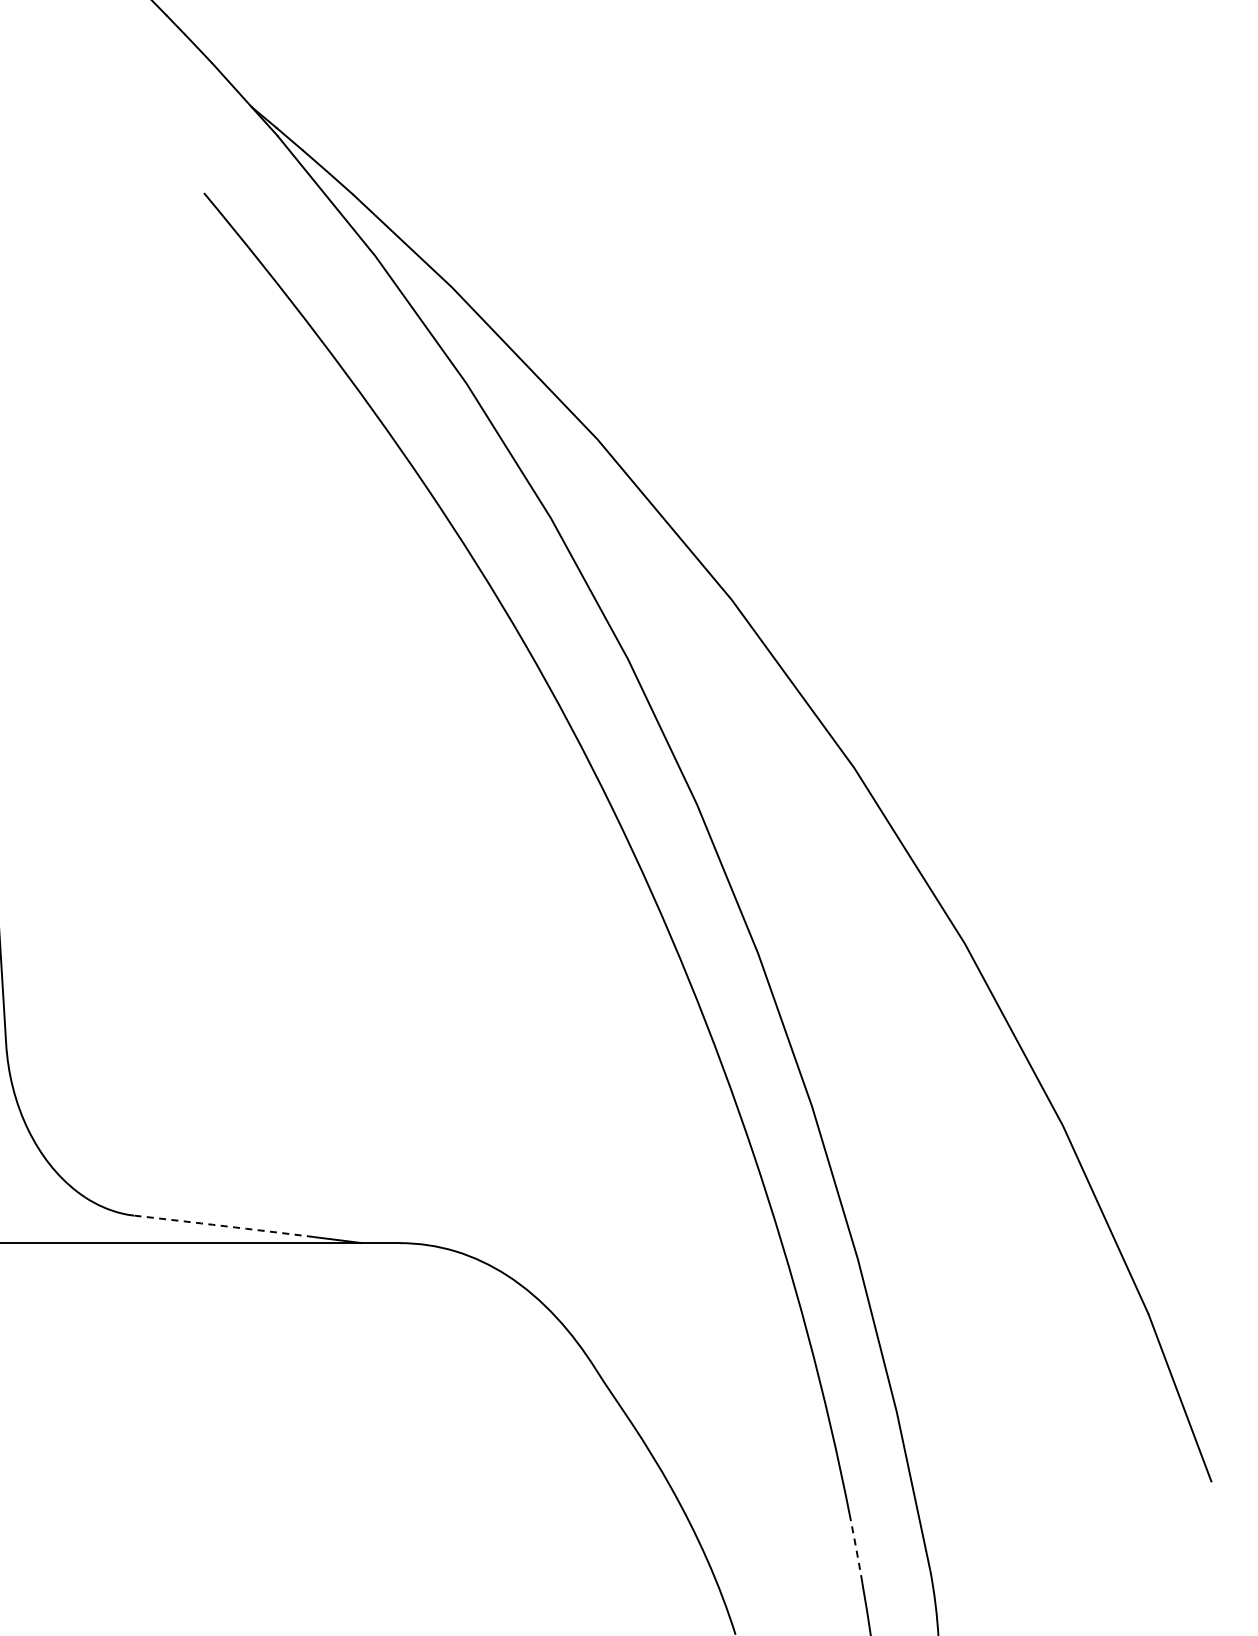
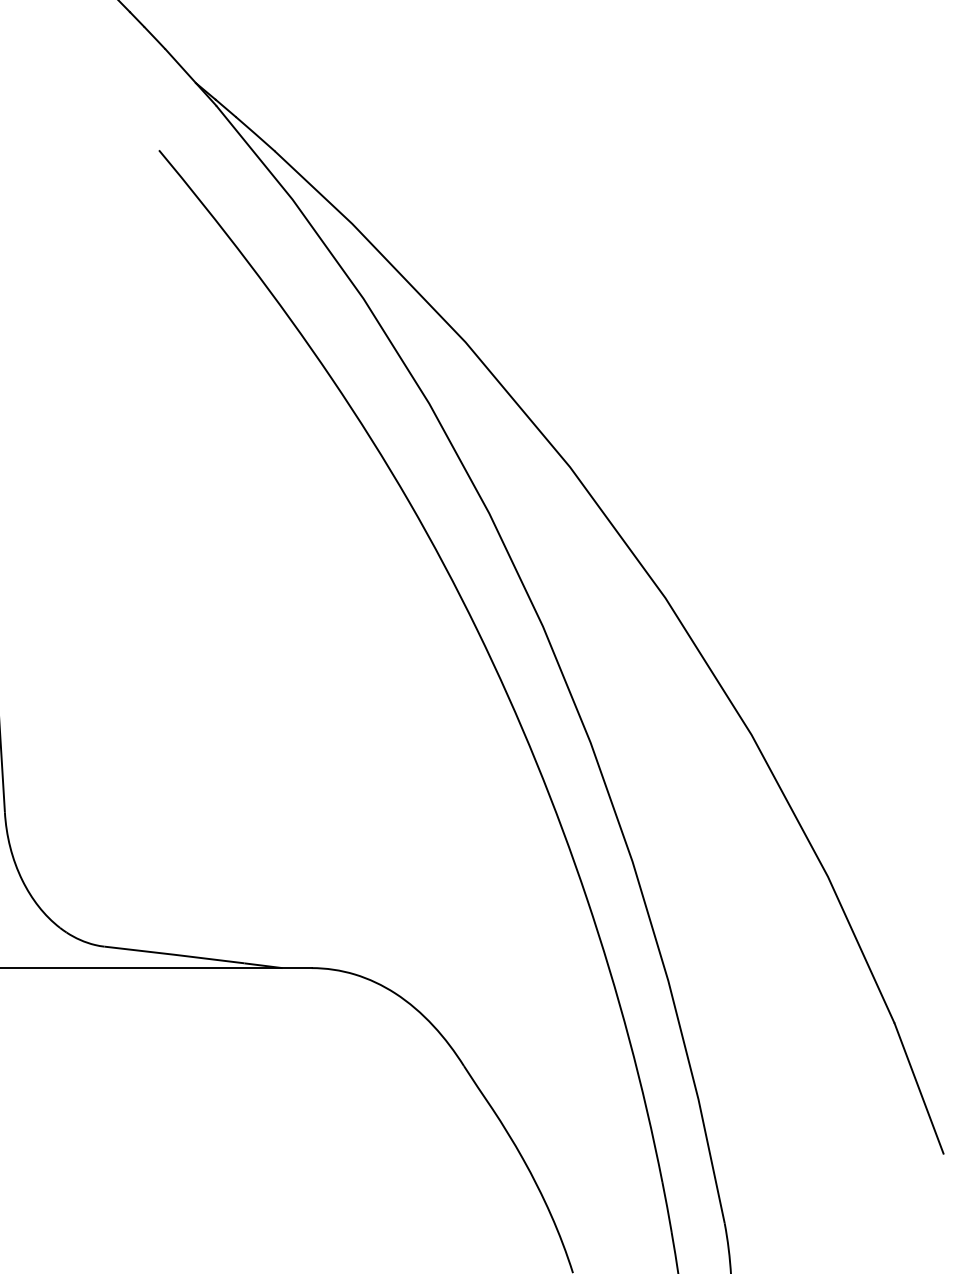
arc: (224, 1226) -> (174, 955), dashed -> solid
arc: (856, 1549) -> (667, 1206), dashed -> solid

